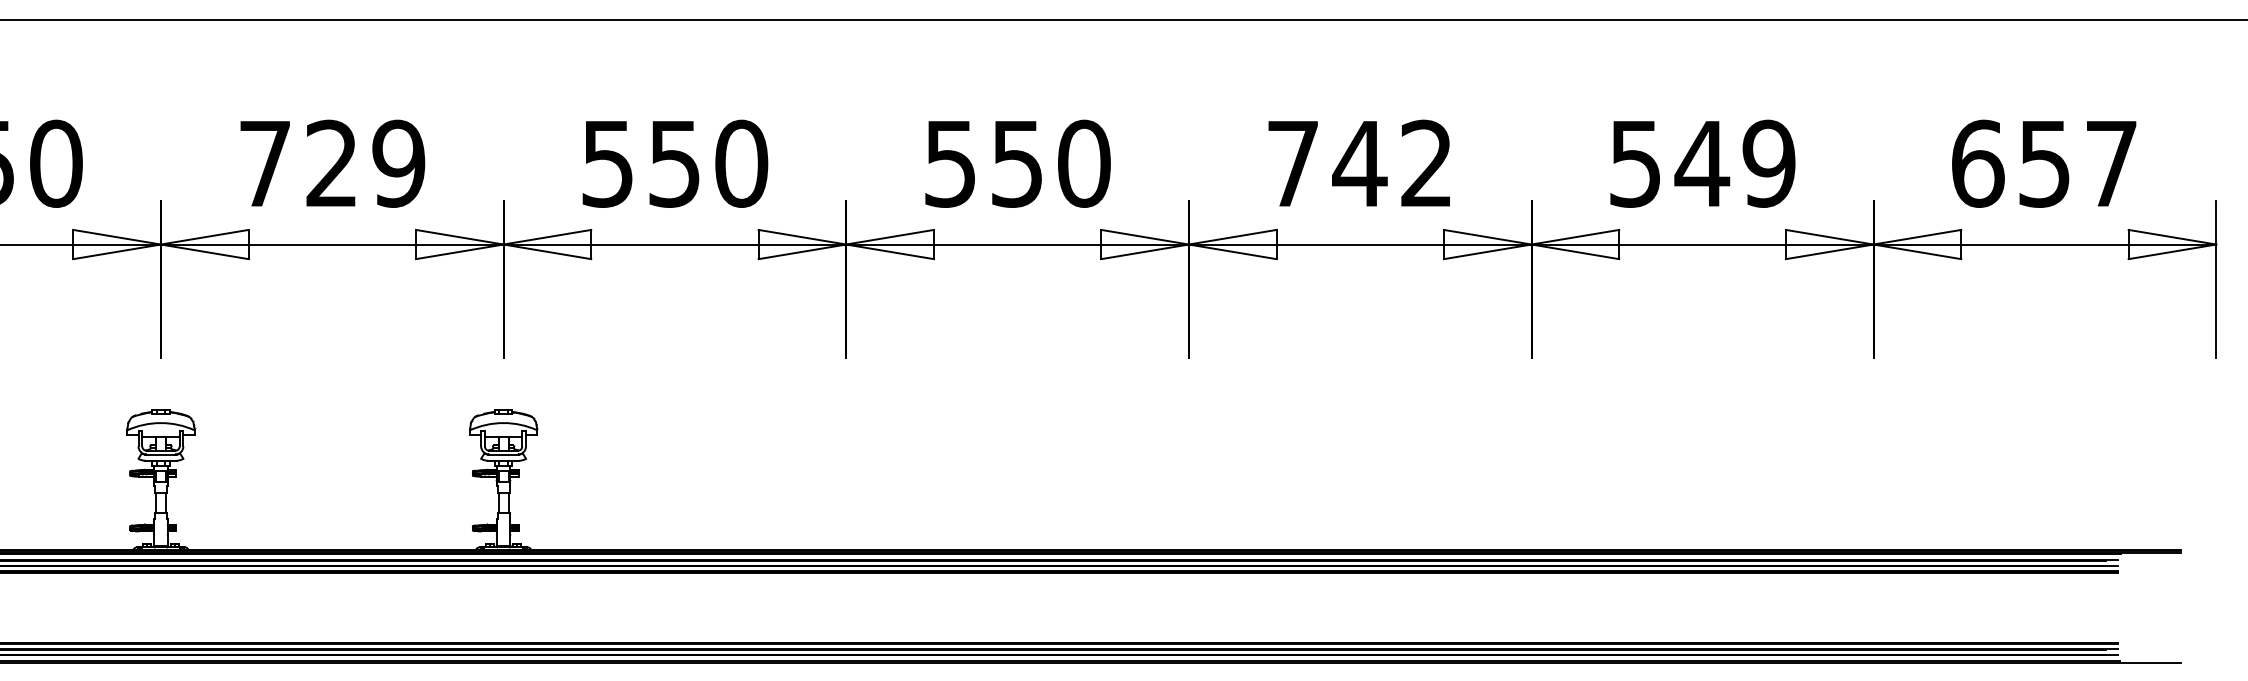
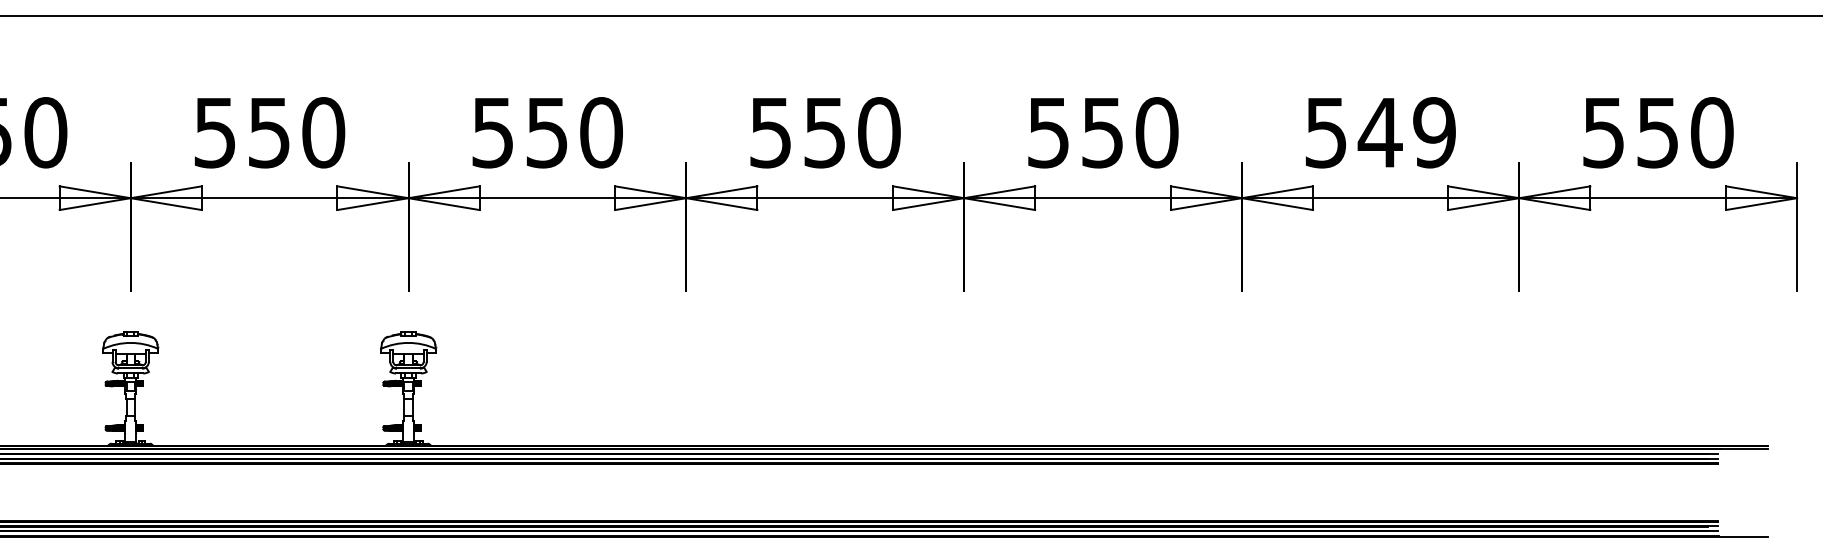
text: (332, 163) -> (269, 132), 729 -> 550
text: (1360, 163) -> (1103, 132), 742 -> 550
text: (2044, 163) -> (1657, 132), 657 -> 550

